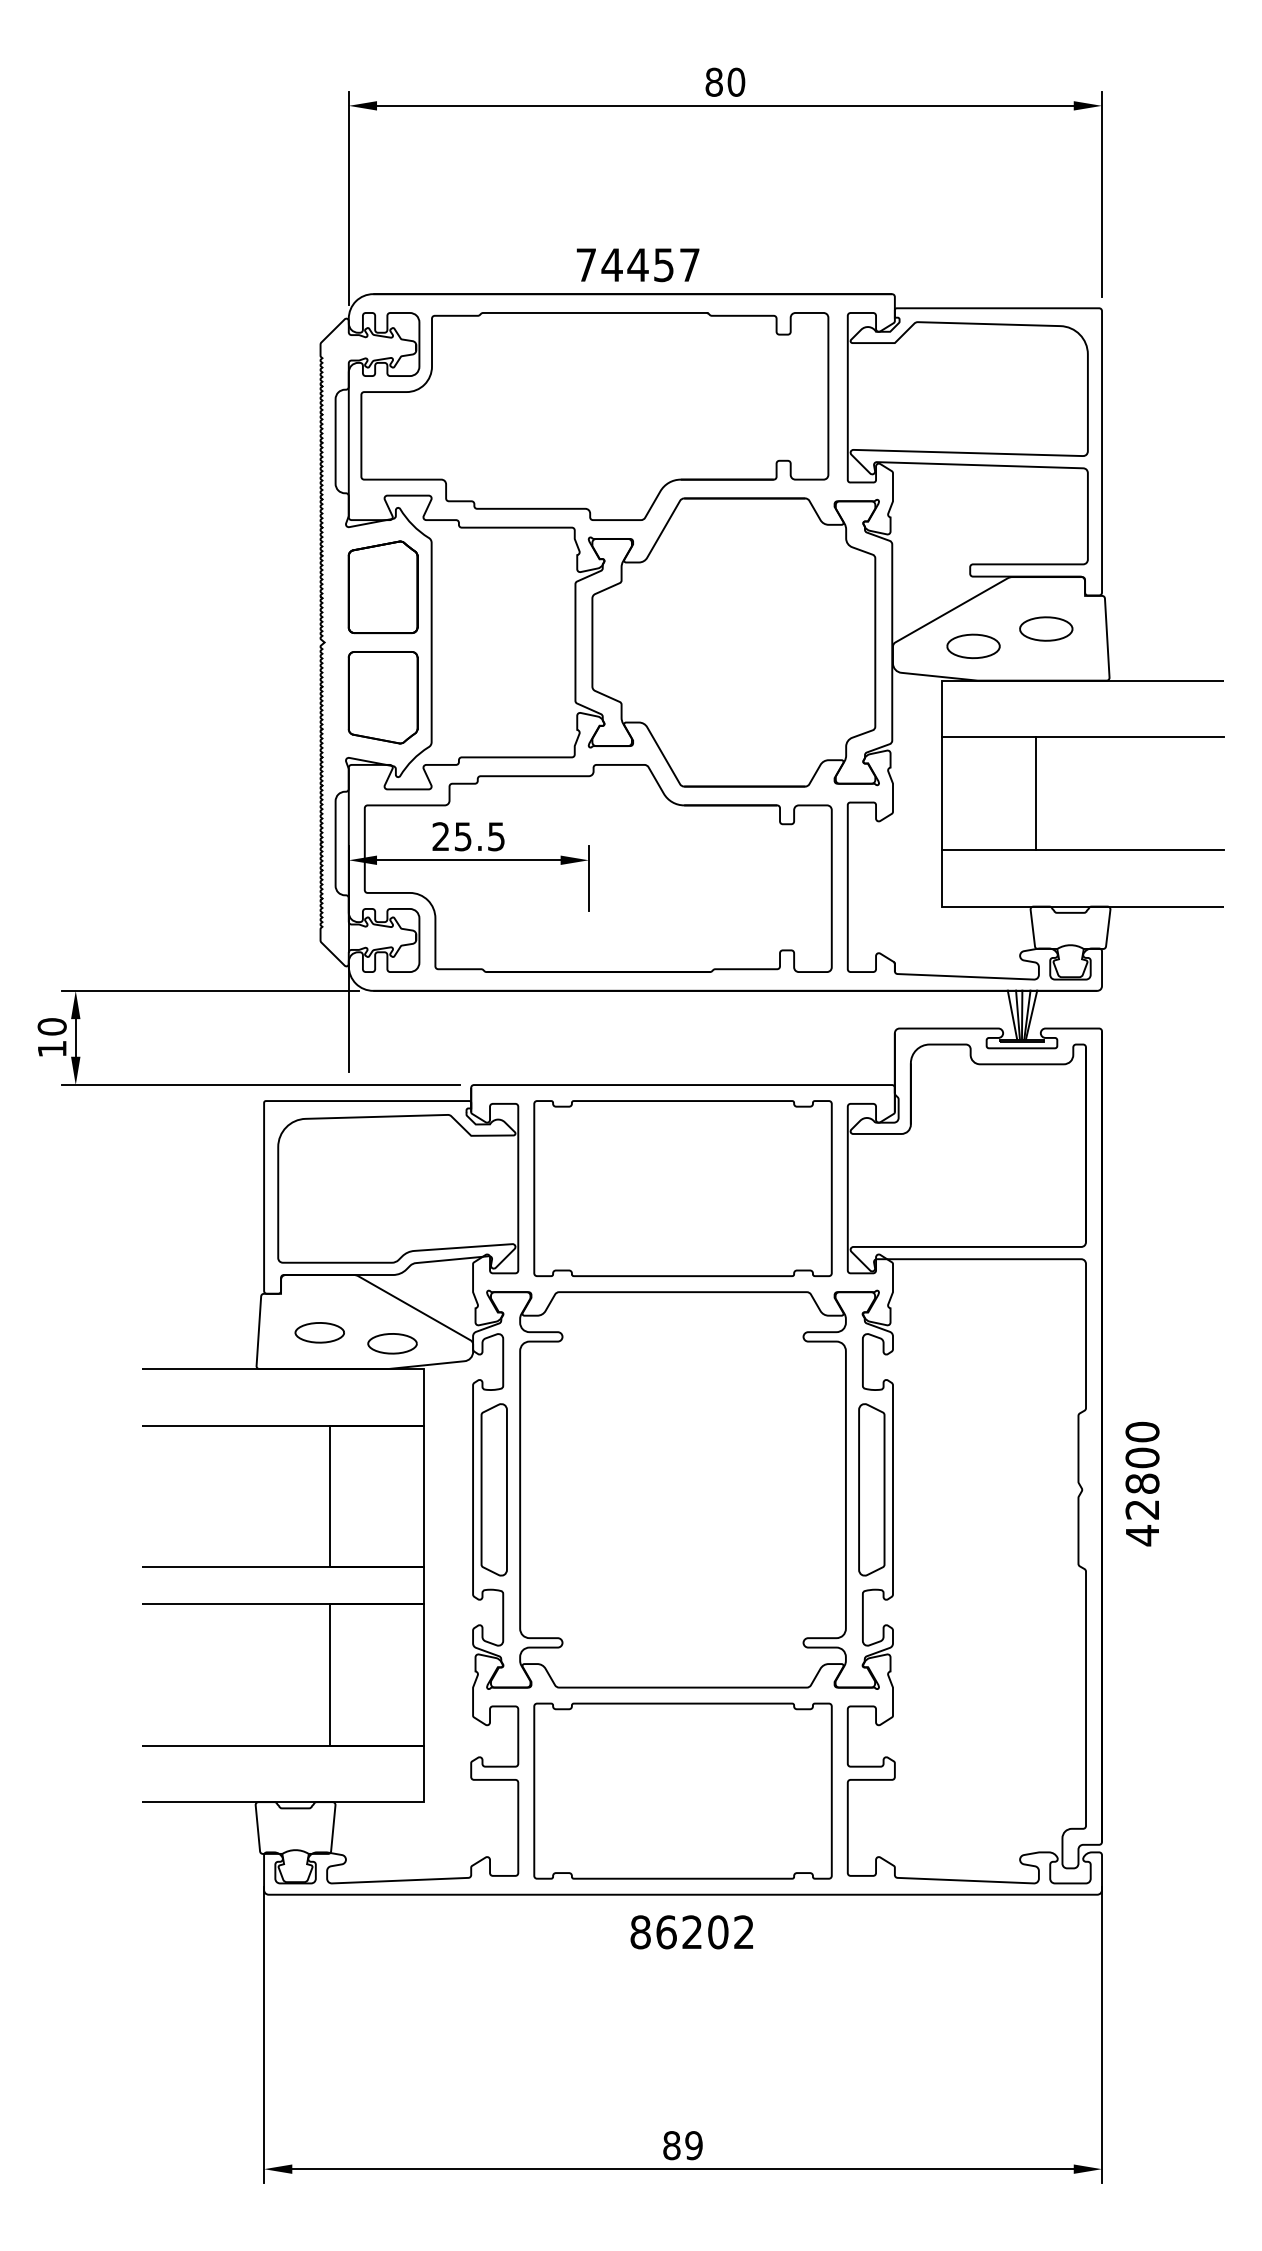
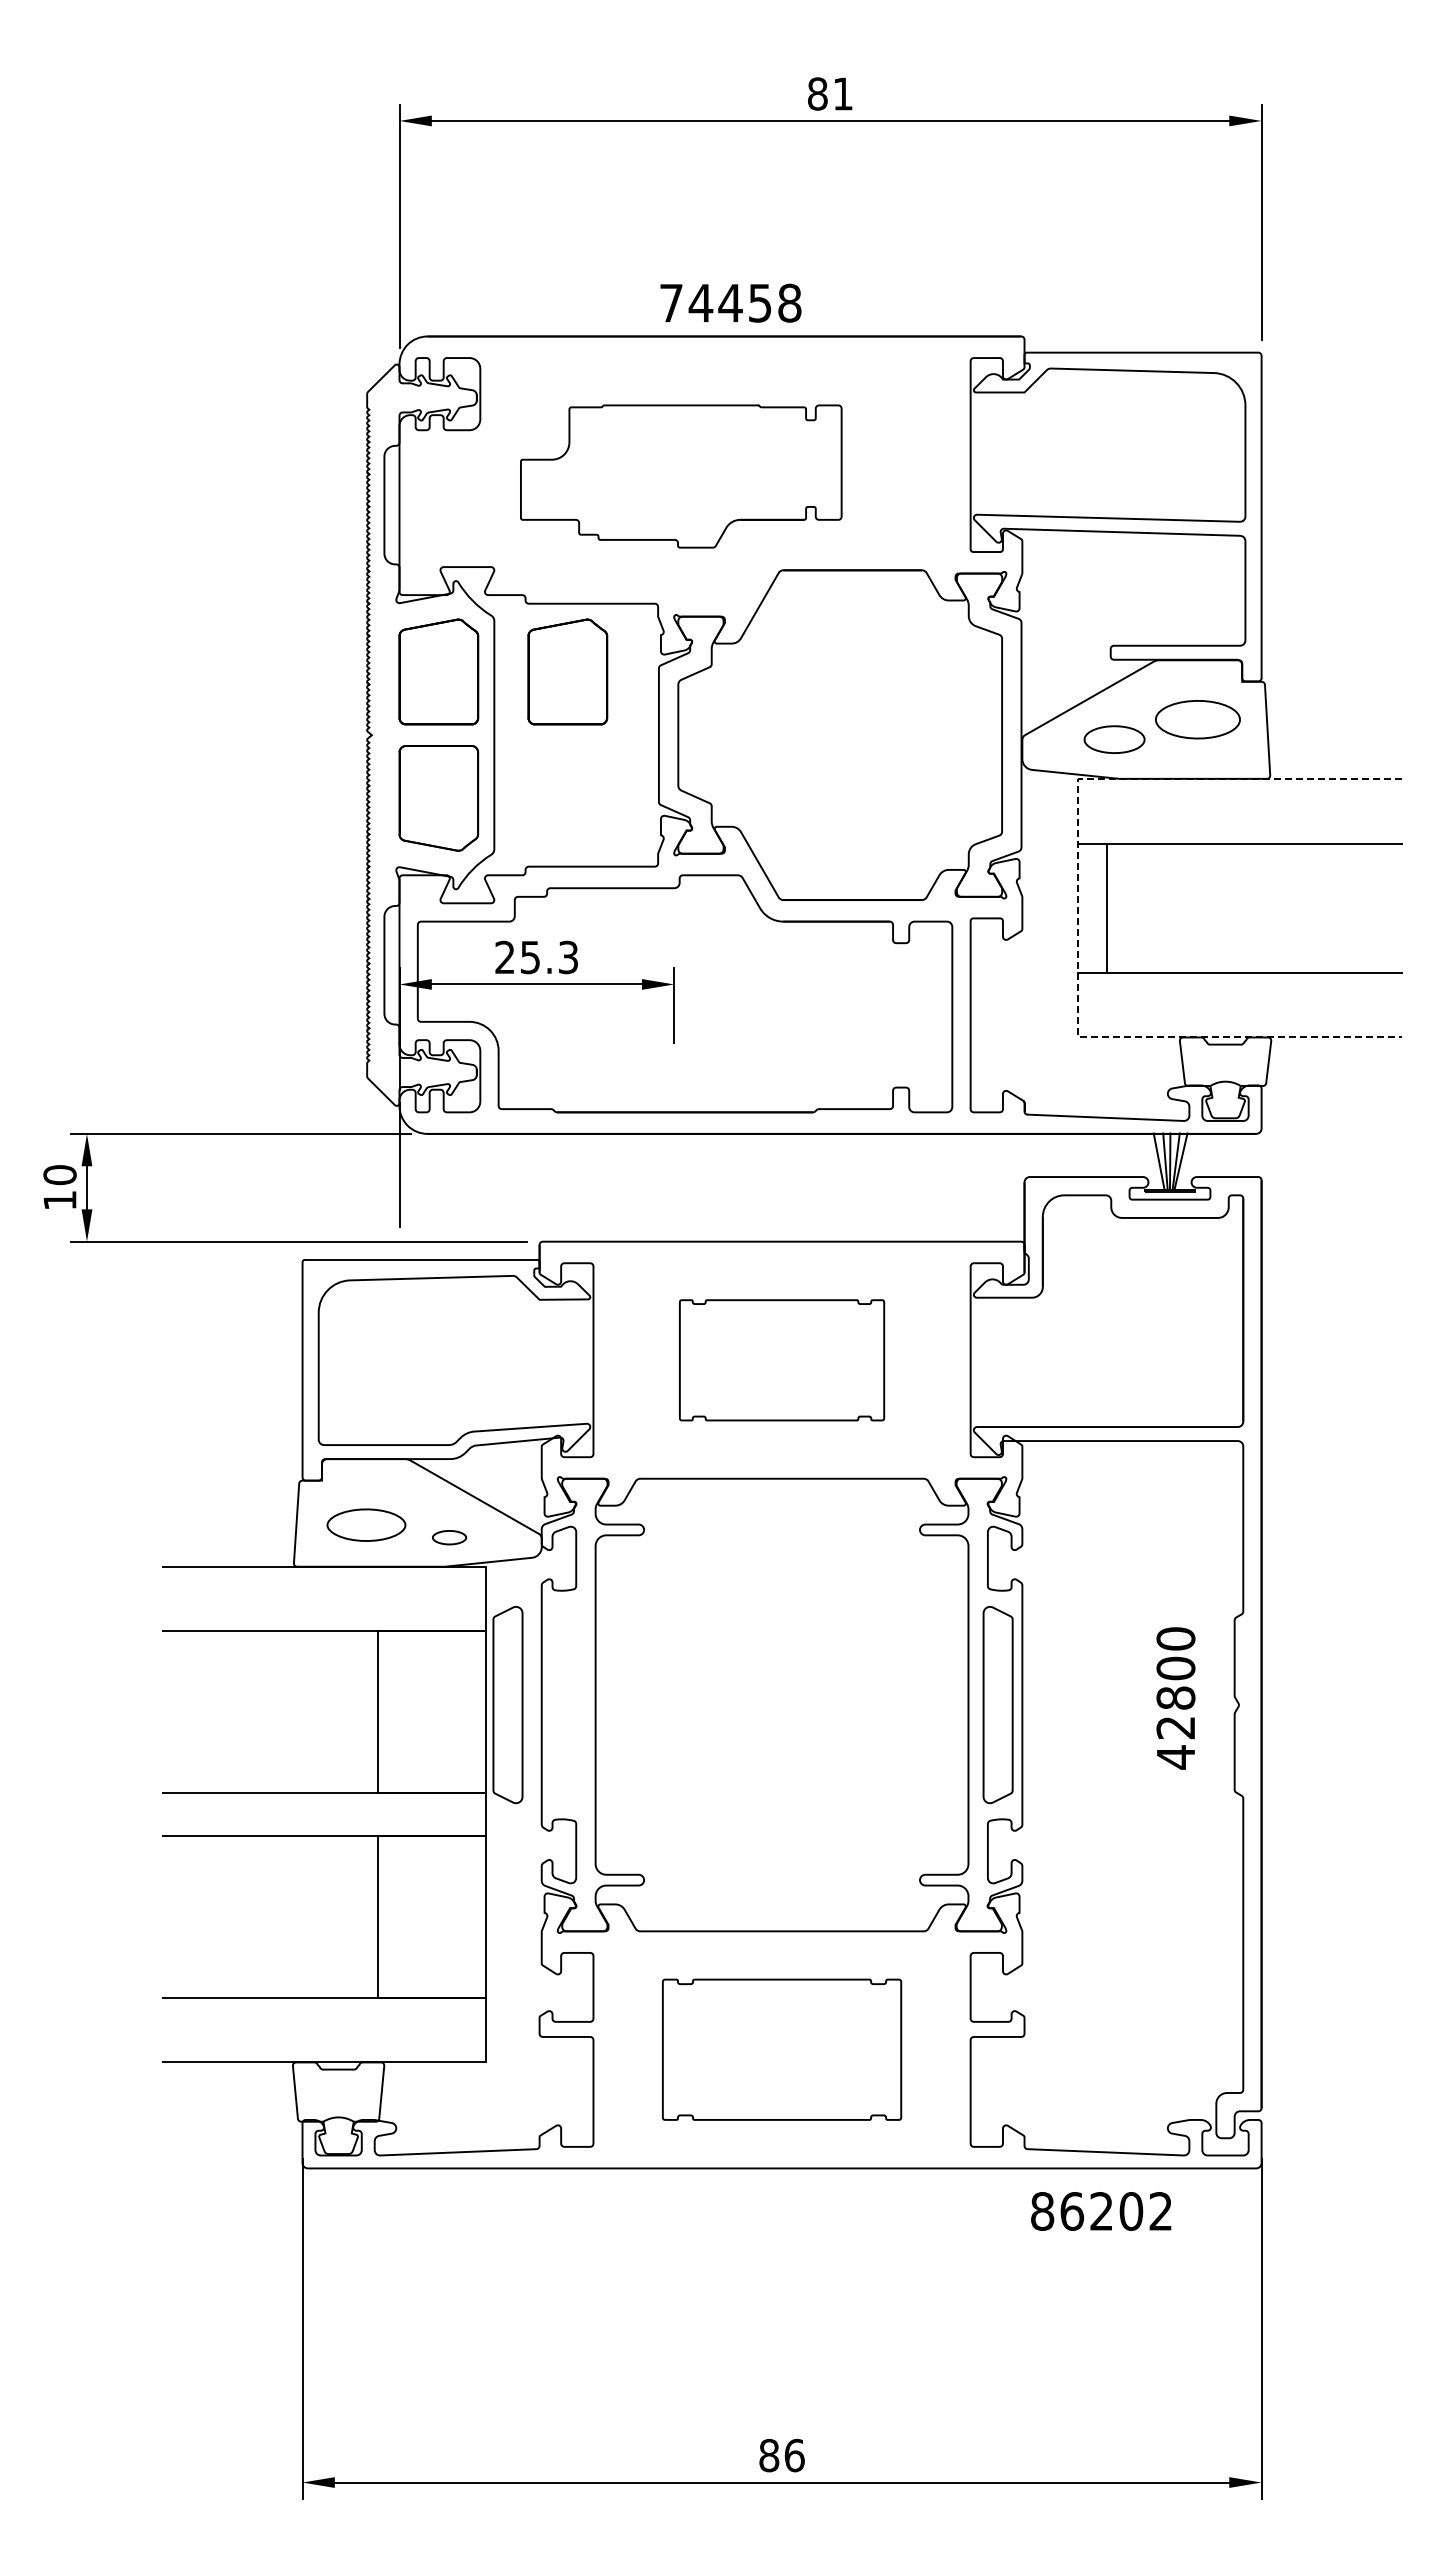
text: (736, 81) -> (843, 93), 80 -> 81
text: (689, 264) -> (789, 302), 74457 -> 74458
part: (595, 416) -> (681, 476), size x0.6
part: (495, 586) -> (567, 671), added
part: (1046, 628) -> (1197, 719), size x1.4
line: (942, 793) -> (1078, 908), solid -> dashed
line: (1036, 793) -> (1107, 907), moved
text: (496, 835) -> (568, 956), 25.5 -> 25.3
part: (682, 1188) -> (781, 1360), size x0.6
part: (319, 1333) -> (365, 1525), size x1.4
part: (392, 1343) -> (449, 1537), size x0.6
text: (1142, 1484) -> (1175, 1698), moved
curve: (482, 1490) -> (494, 1705), moved
part: (682, 1790) -> (781, 2049), size x0.7
text: (692, 1932) -> (1101, 2211), moved
text: (693, 2145) -> (794, 2455), 89 -> 86

